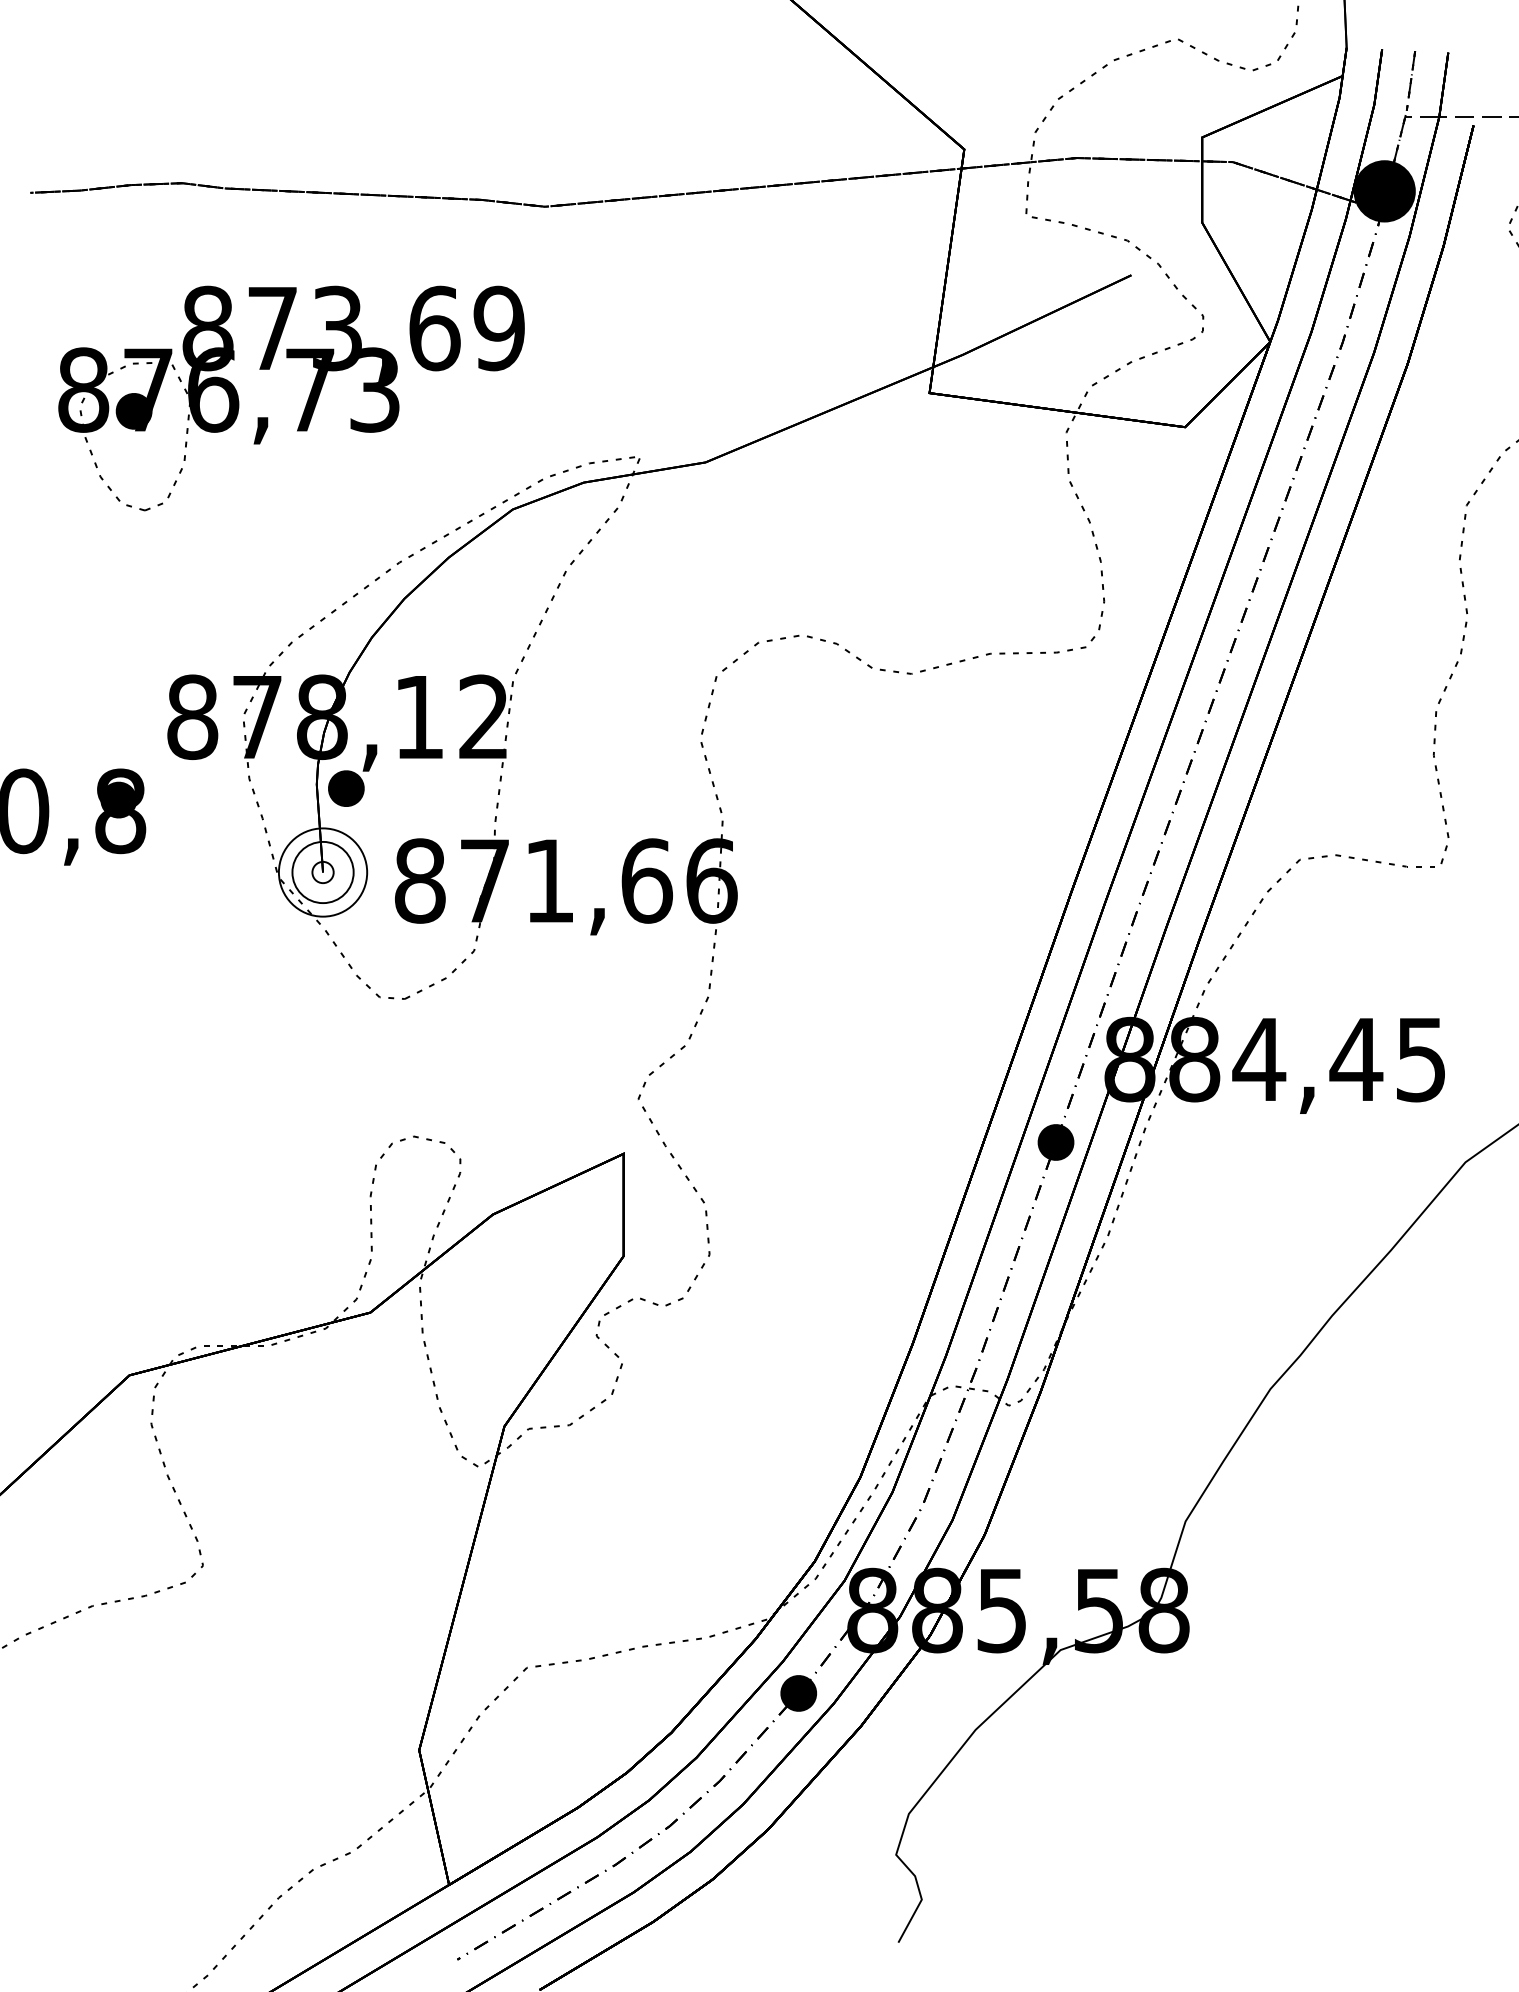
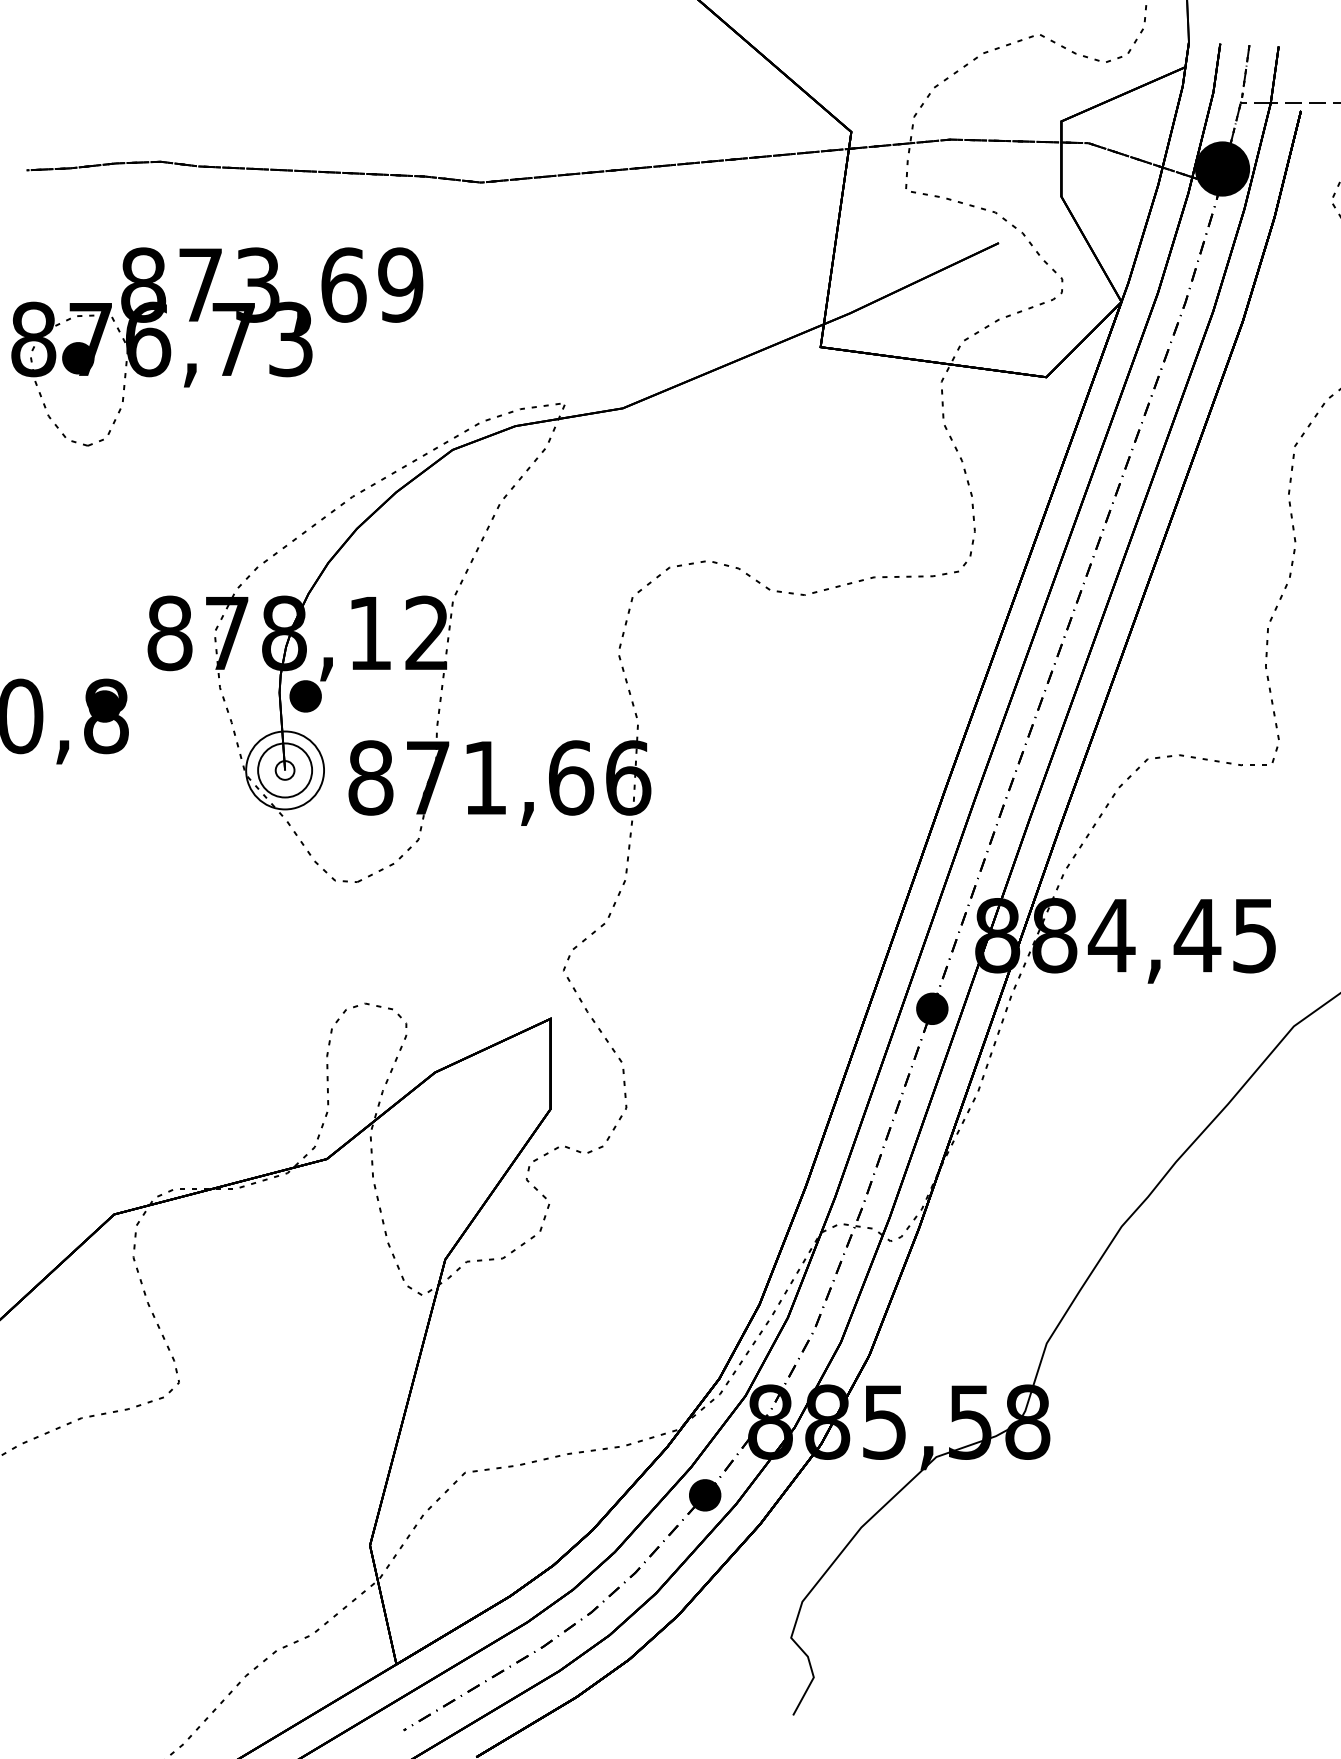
part: (306, 402) -> (230, 350), moved

